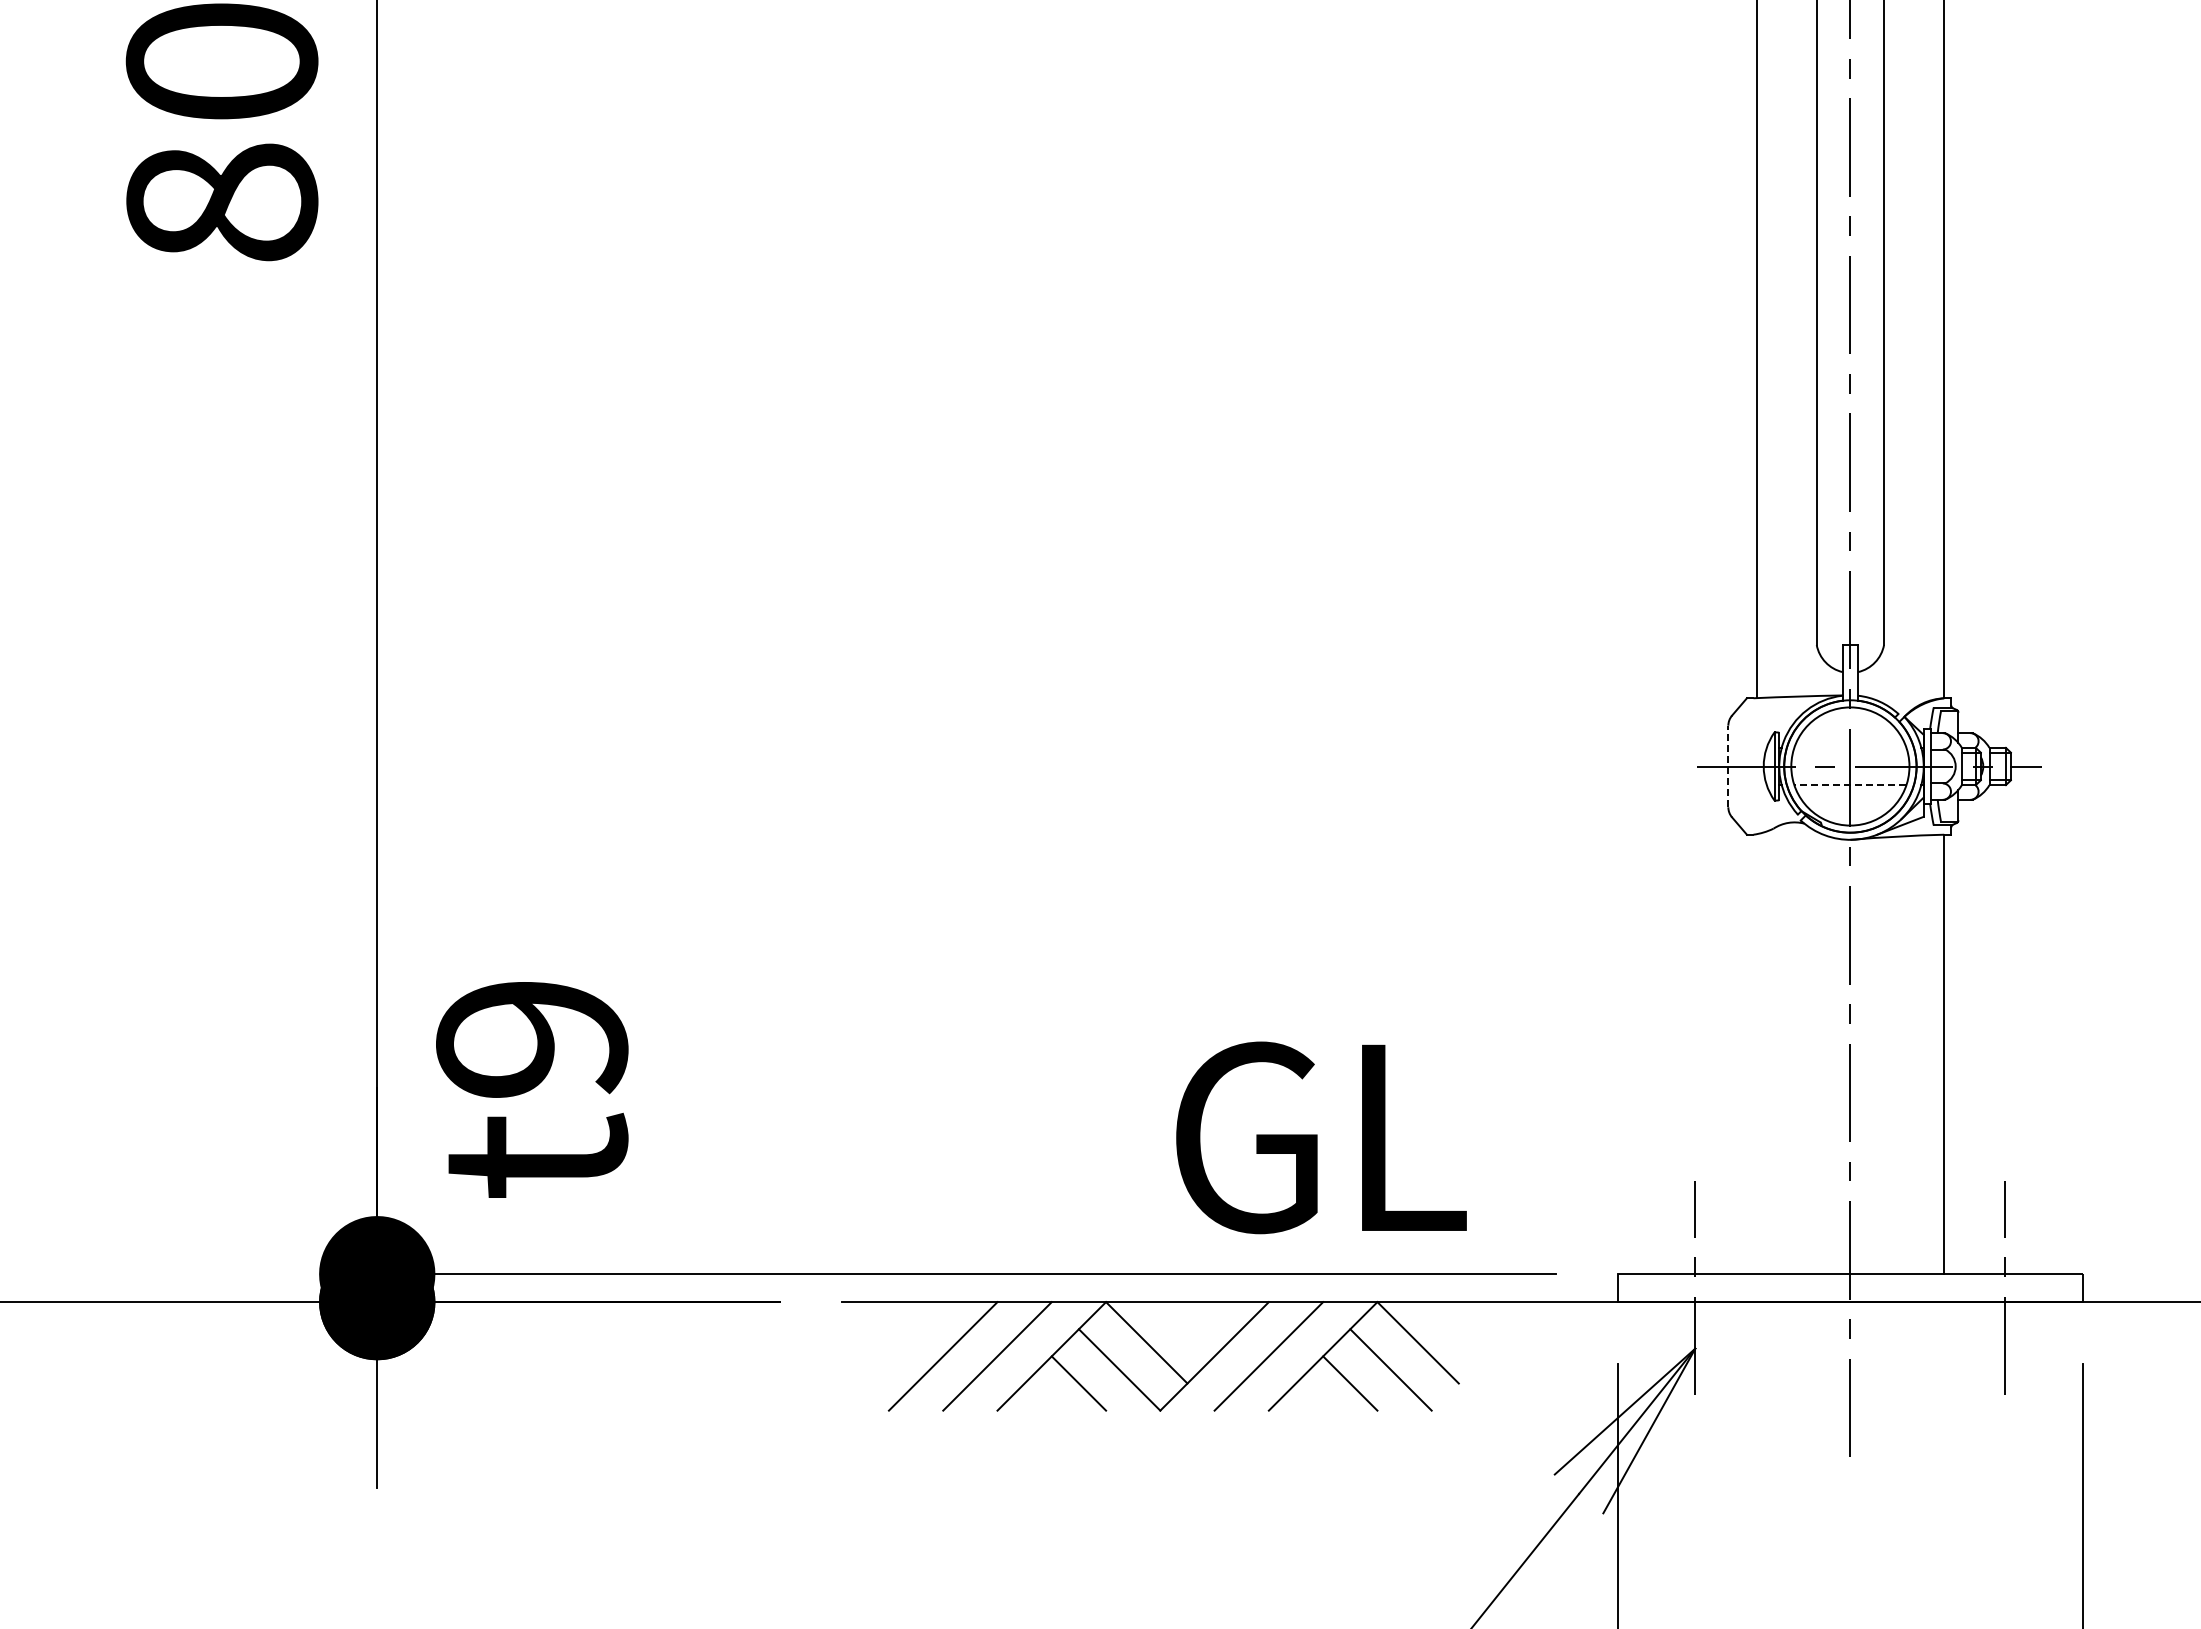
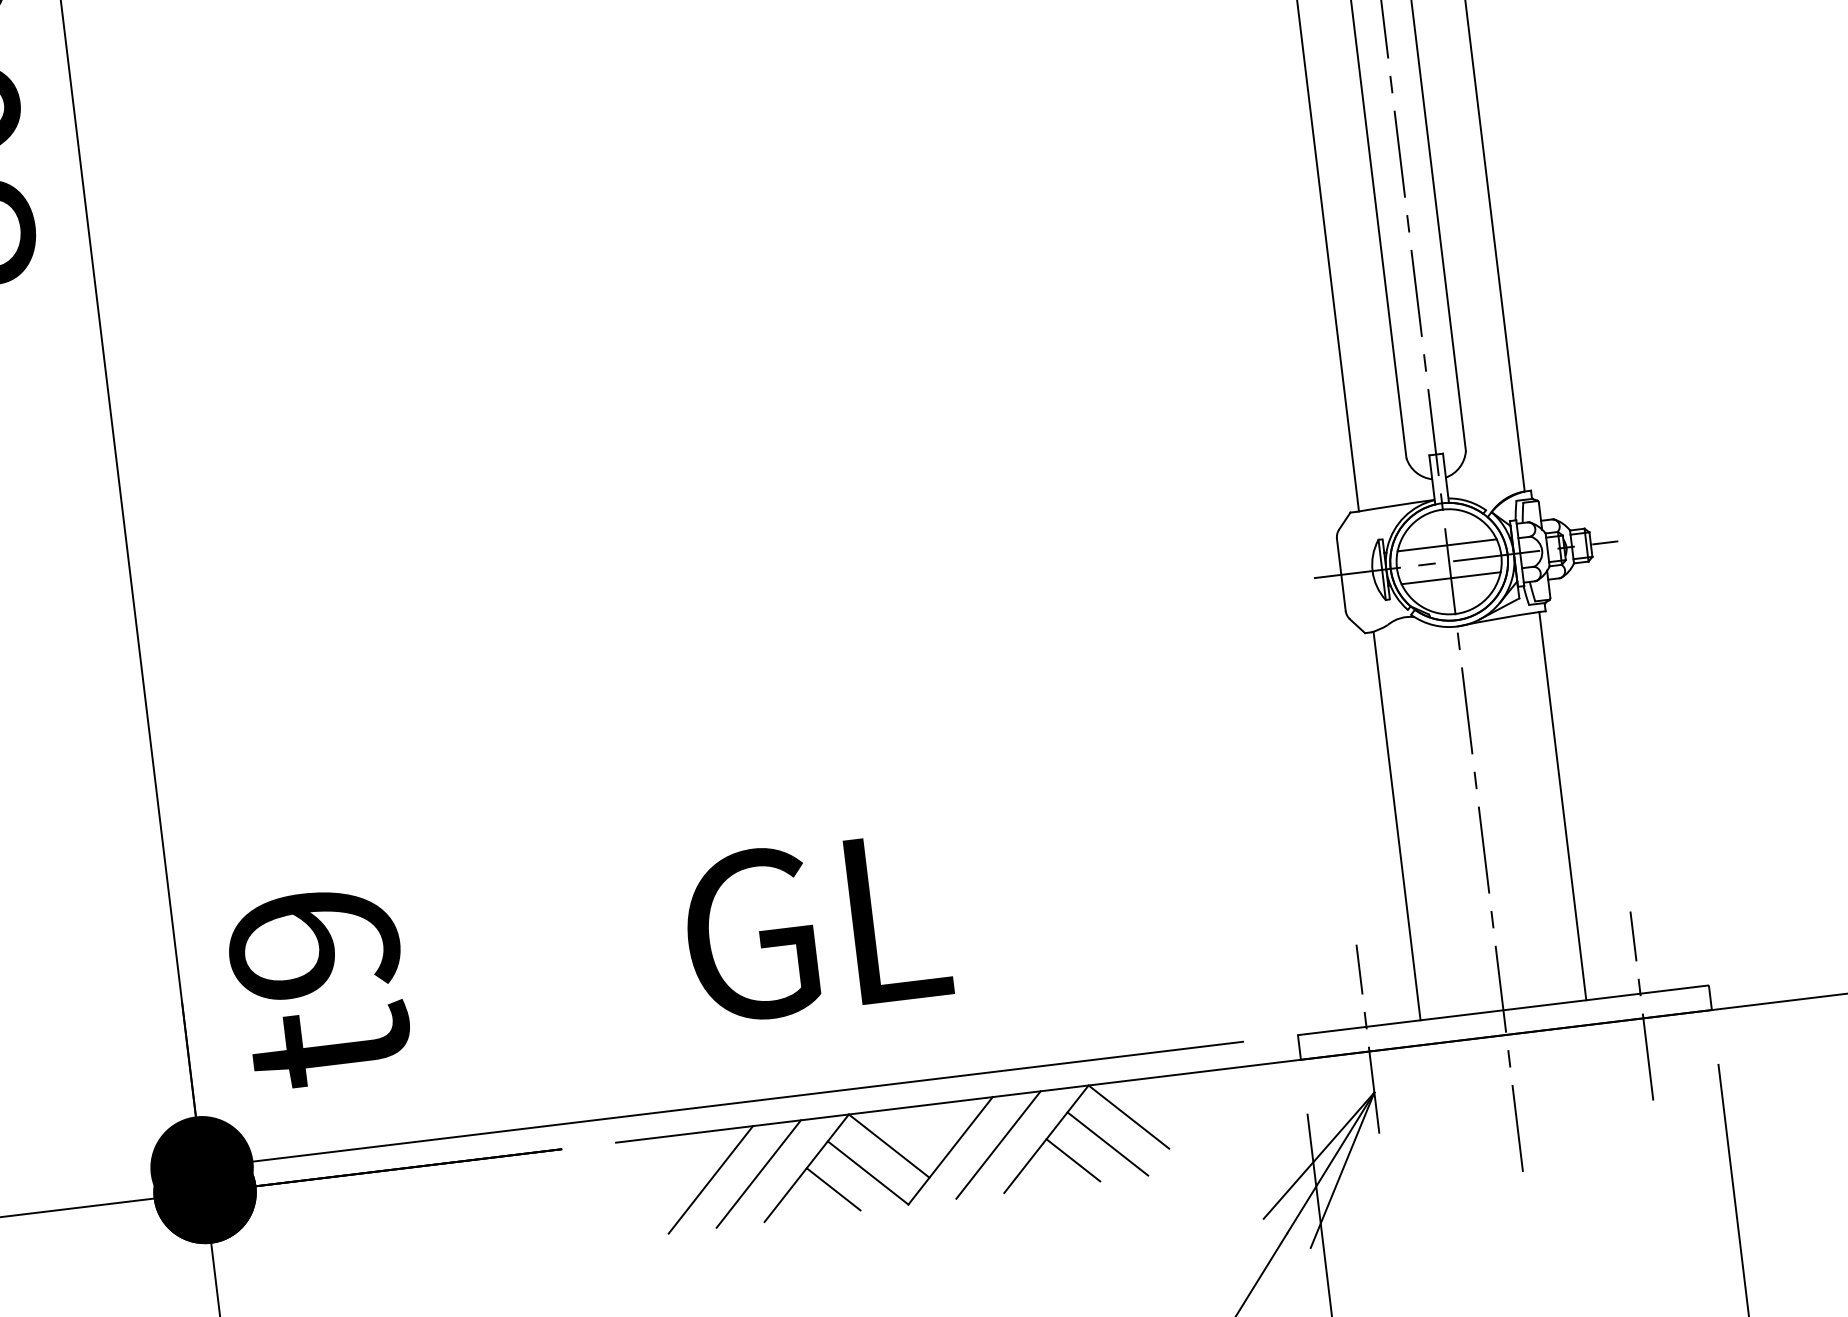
line: (1850, 747) -> (1447, 545), added
line: (1728, 766) -> (1341, 574), dashed -> solid
line: (1849, 785) -> (1450, 578), dashed -> solid
line: (1756, 1054) -> (1396, 826), added
text: (1321, 1137) -> (816, 926), moved

